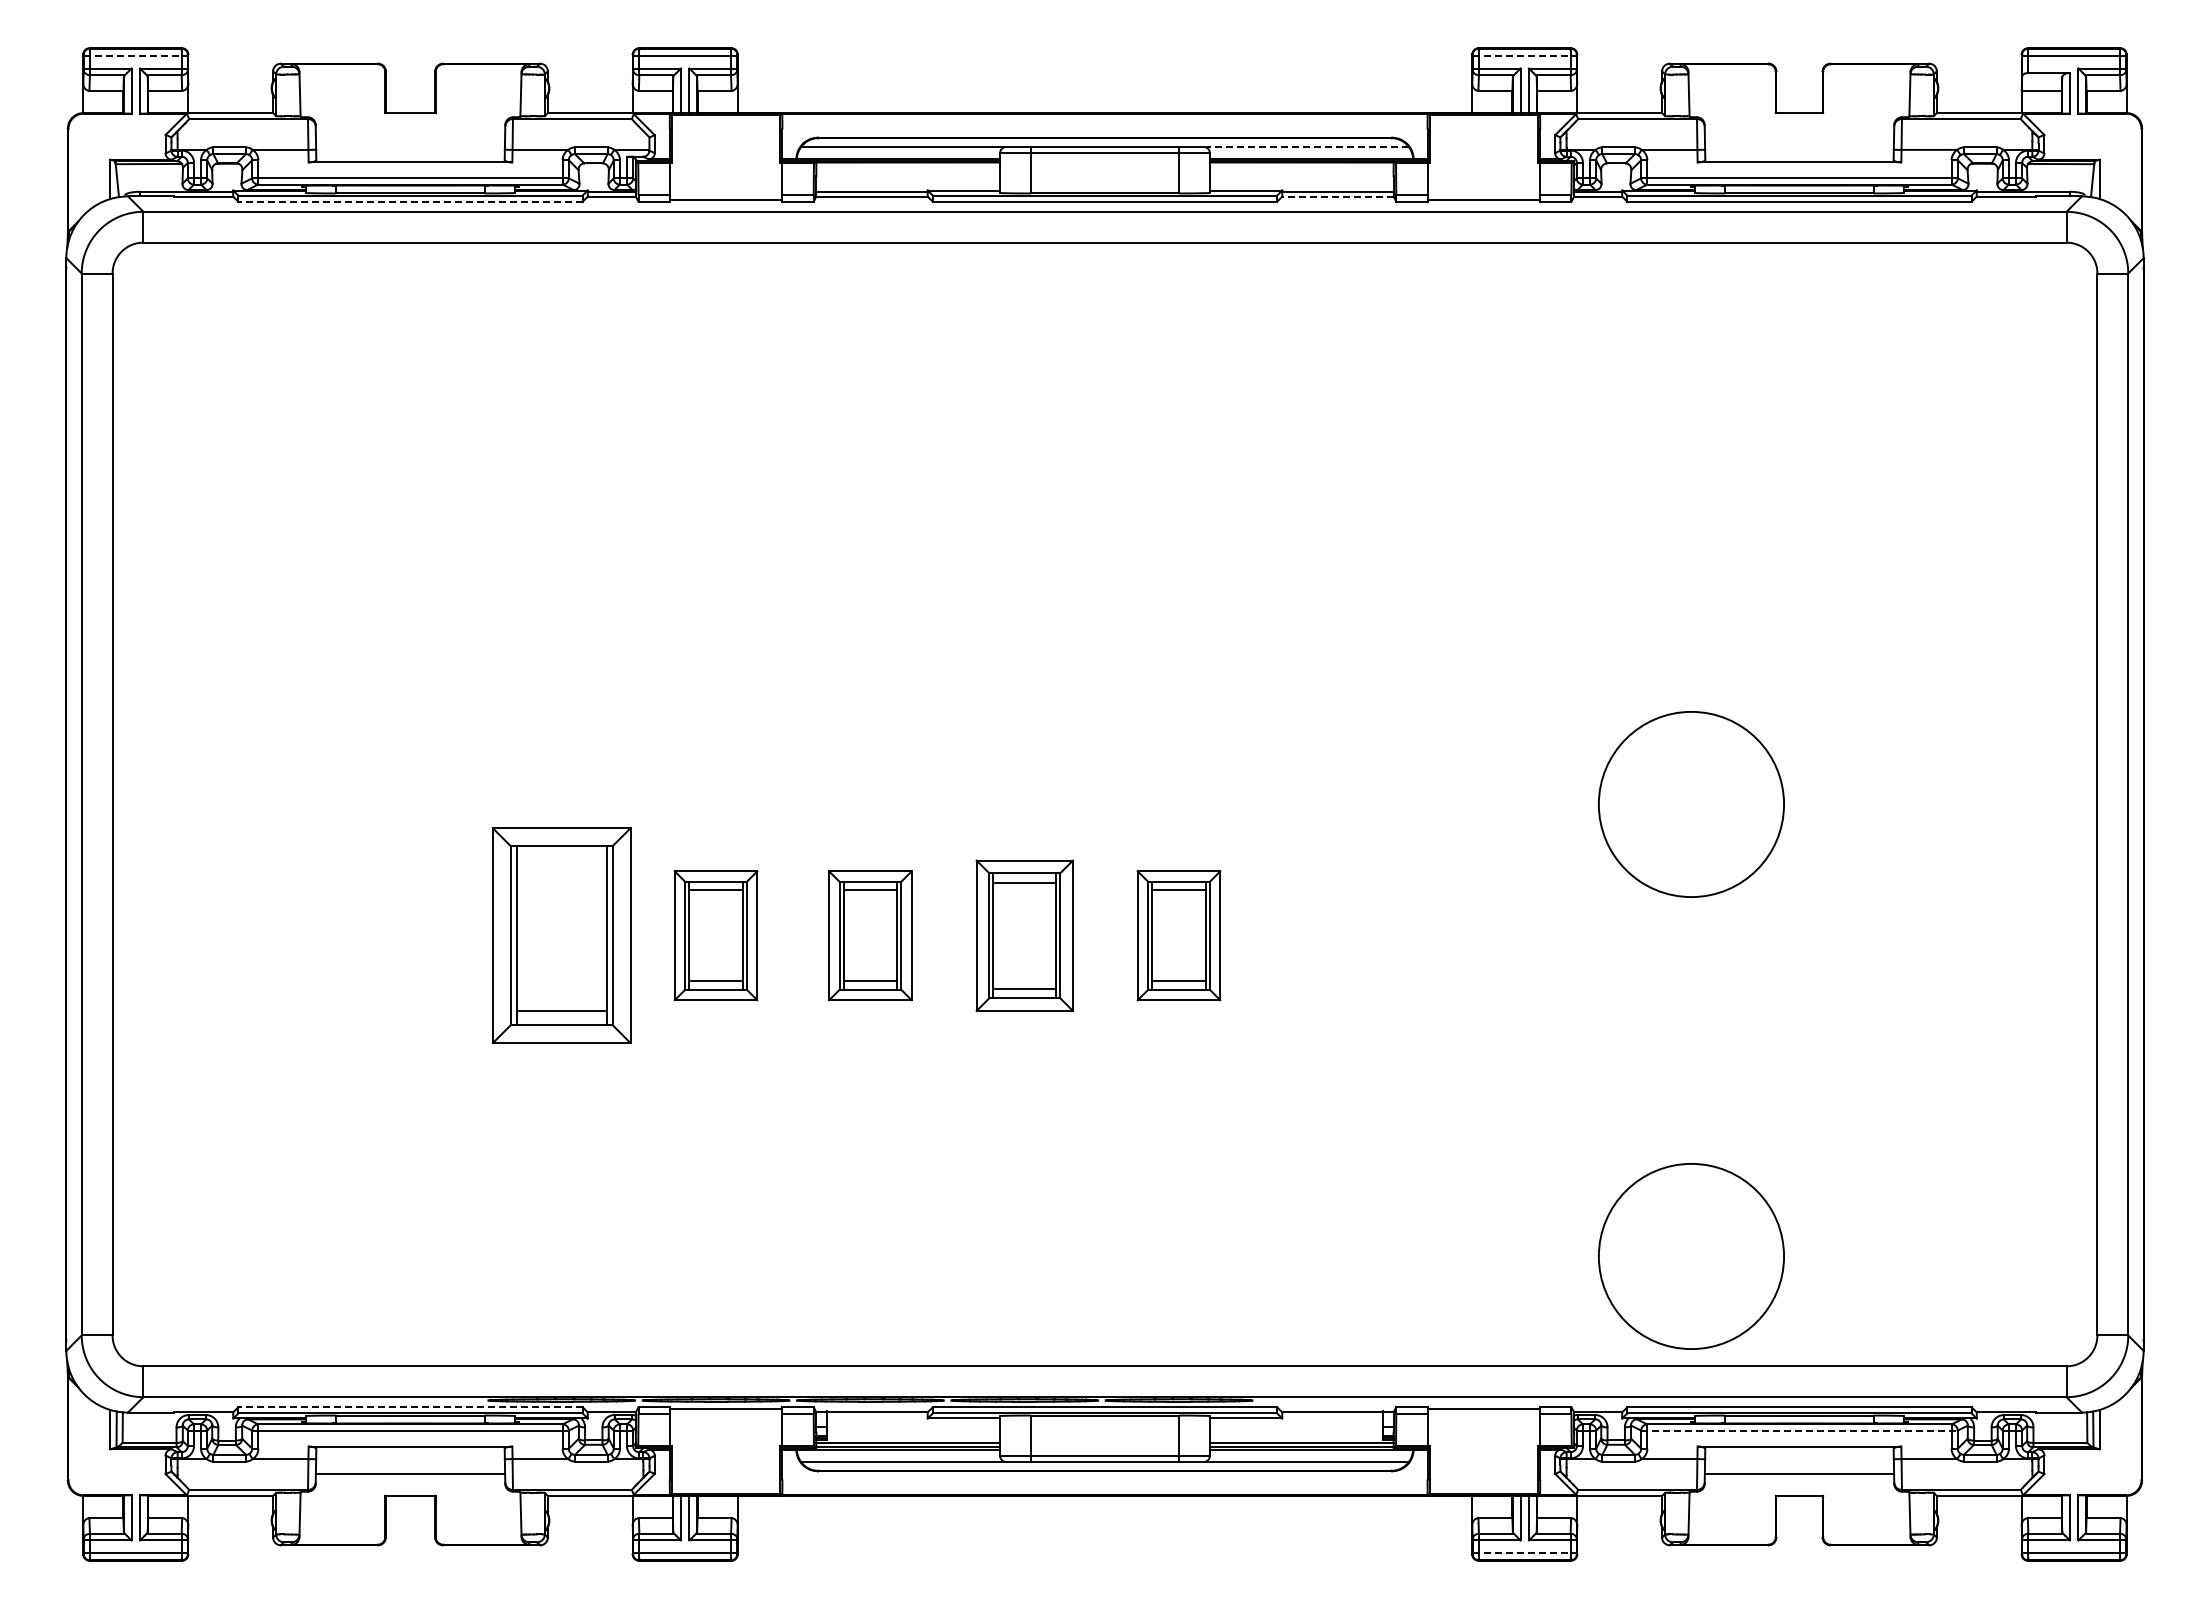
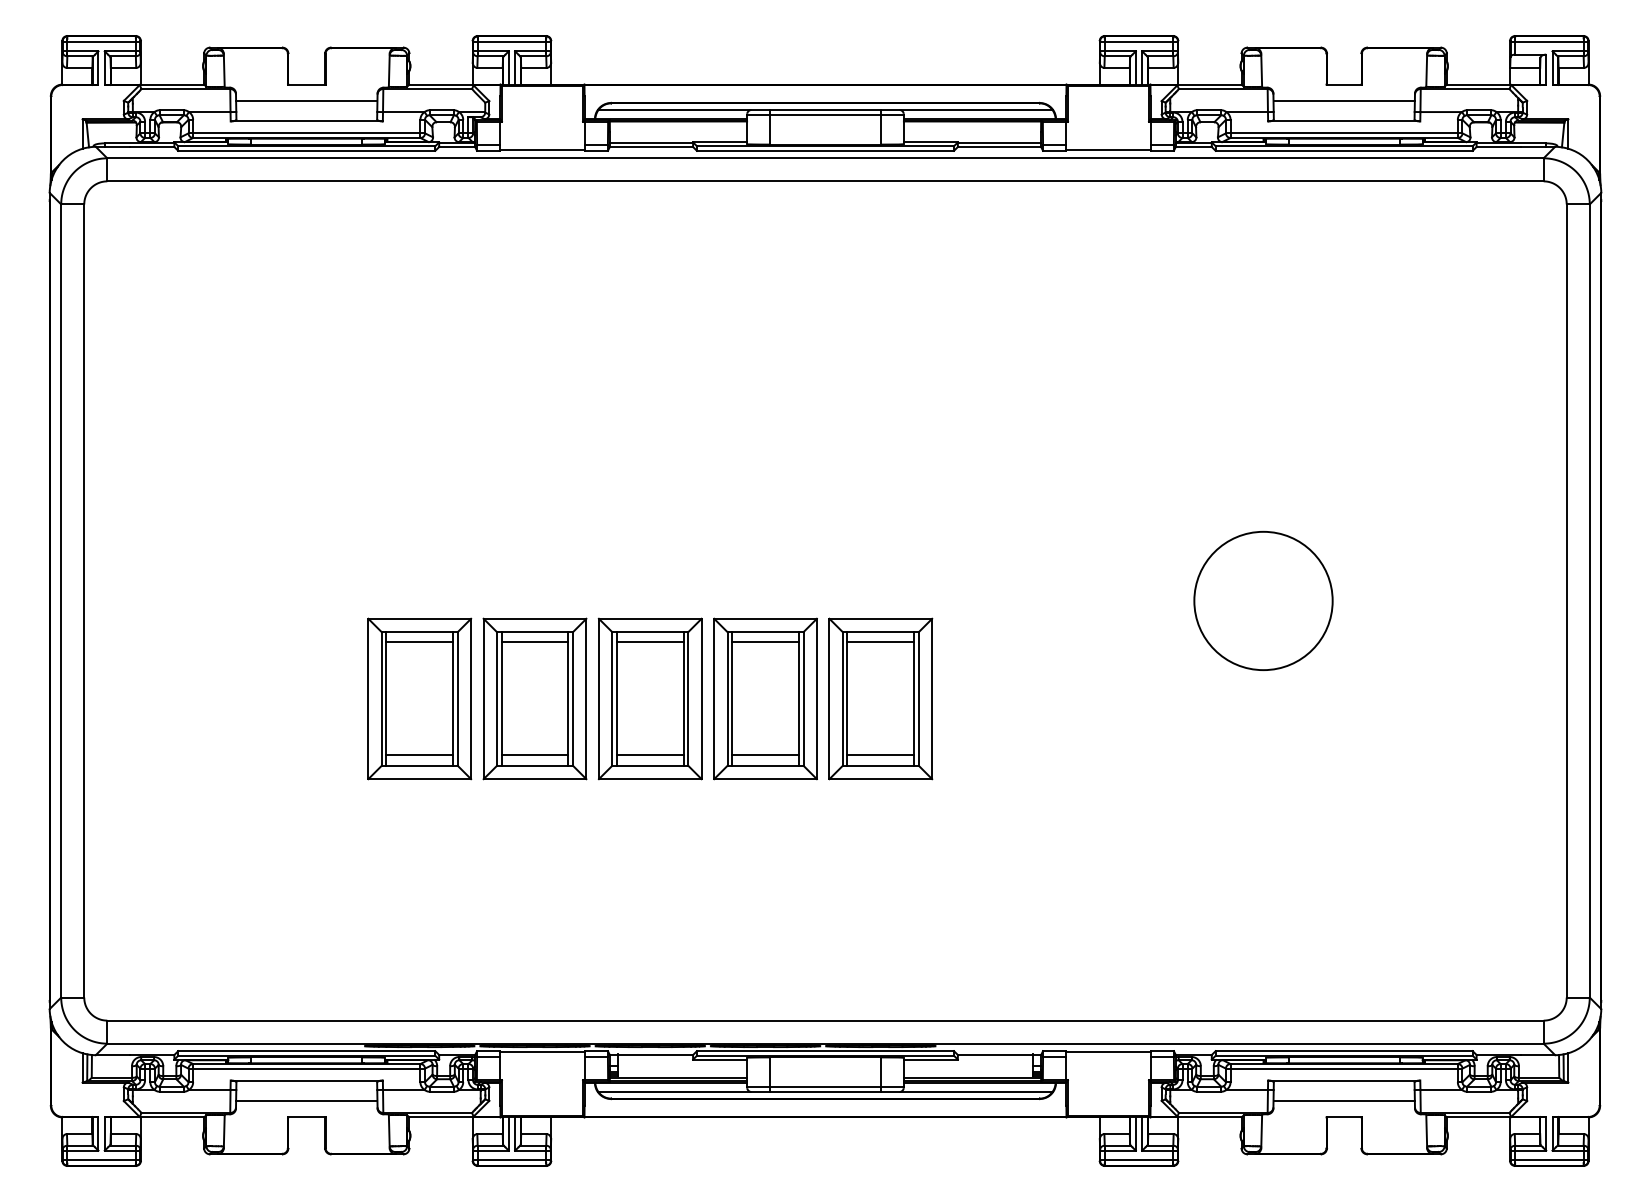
line: (136, 56) -> (102, 42), dashed -> solid
line: (1525, 56) -> (1139, 42), dashed -> solid
line: (410, 134) -> (306, 100), added
line: (1799, 134) -> (1344, 100), added
line: (1307, 147) -> (976, 110), dashed -> solid
line: (1338, 196) -> (999, 146), dashed -> solid
line: (410, 201) -> (306, 150), dashed -> solid
line: (561, 860) -> (419, 642), added
part: (715, 935) -> (534, 698), size x1.67
part: (870, 935) -> (650, 698), size x1.67
part: (1024, 935) -> (765, 698), size x1.43
part: (1178, 935) -> (880, 698), size x1.67
circle: (1691, 1256) -> (1263, 938), removed
line: (410, 1407) -> (306, 1051), dashed -> solid
line: (1799, 1430) -> (1344, 1068), dashed -> solid
line: (1525, 1552) -> (1139, 1159), dashed -> solid

